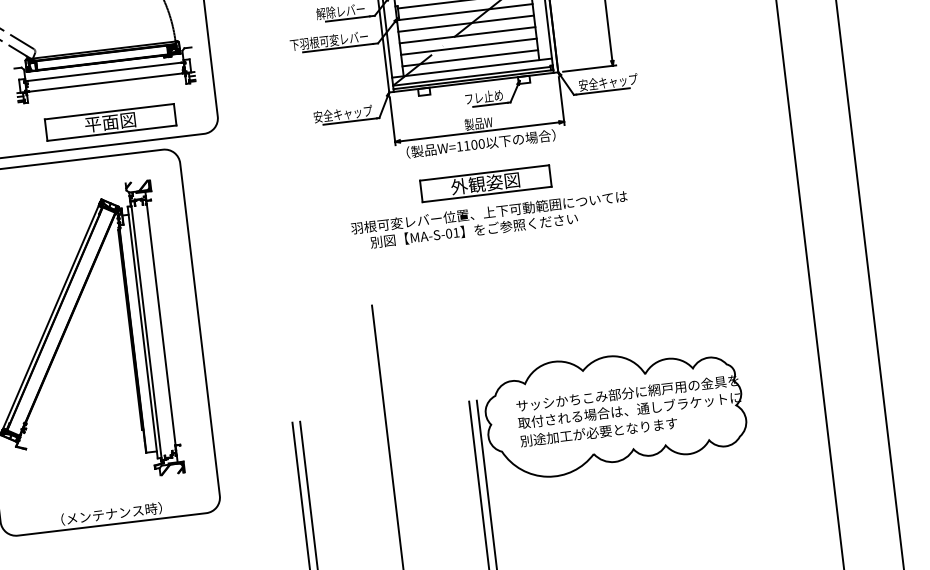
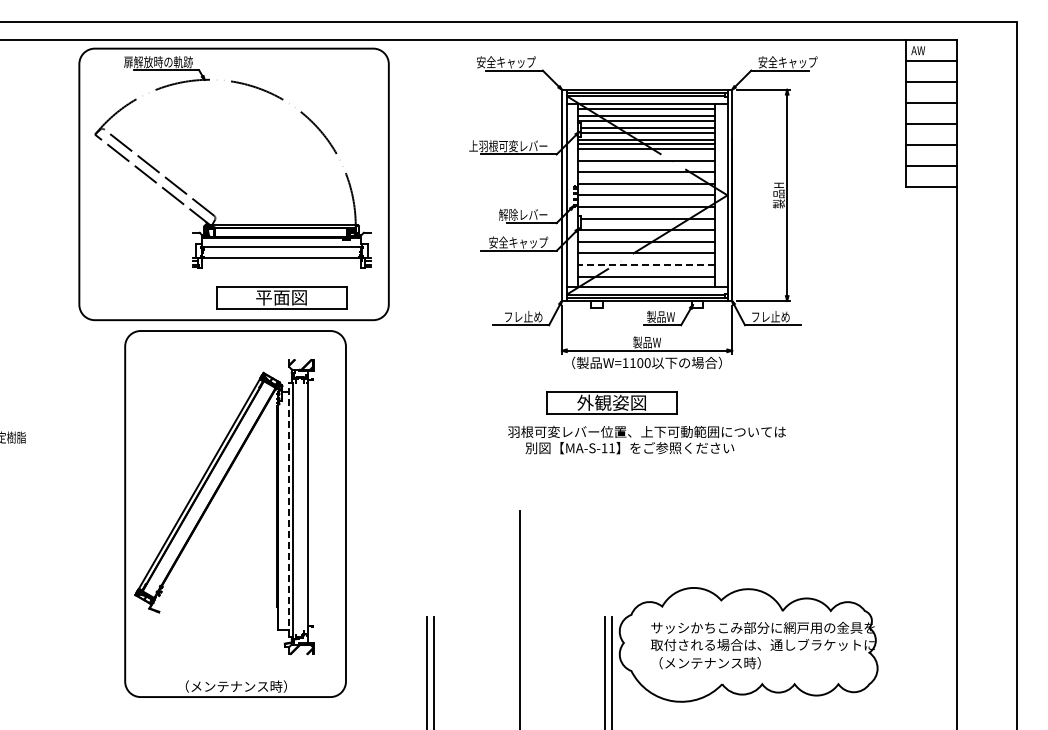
text: (329, 40) -> (508, 242), 下羽根可変レバー -> 安全キャップ
line: (468, 47) -> (645, 265), solid -> dashed
text: (608, 82) -> (780, 316), 安全キャップ -> フレ止め
text: (483, 96) -> (655, 316), フレ止め -> 製品W
text: (342, 113) -> (513, 316), 安全キャップ -> フレ止め
part: (485, 183) -> (611, 402), moved
text: (448, 233) -> (604, 448), MA-S-01 -> MA-S-11
line: (142, 332) -> (288, 510), solid -> dashed
text: (598, 432) -> (729, 663), 別途加工が必要となります -> （メンテナンス時）

